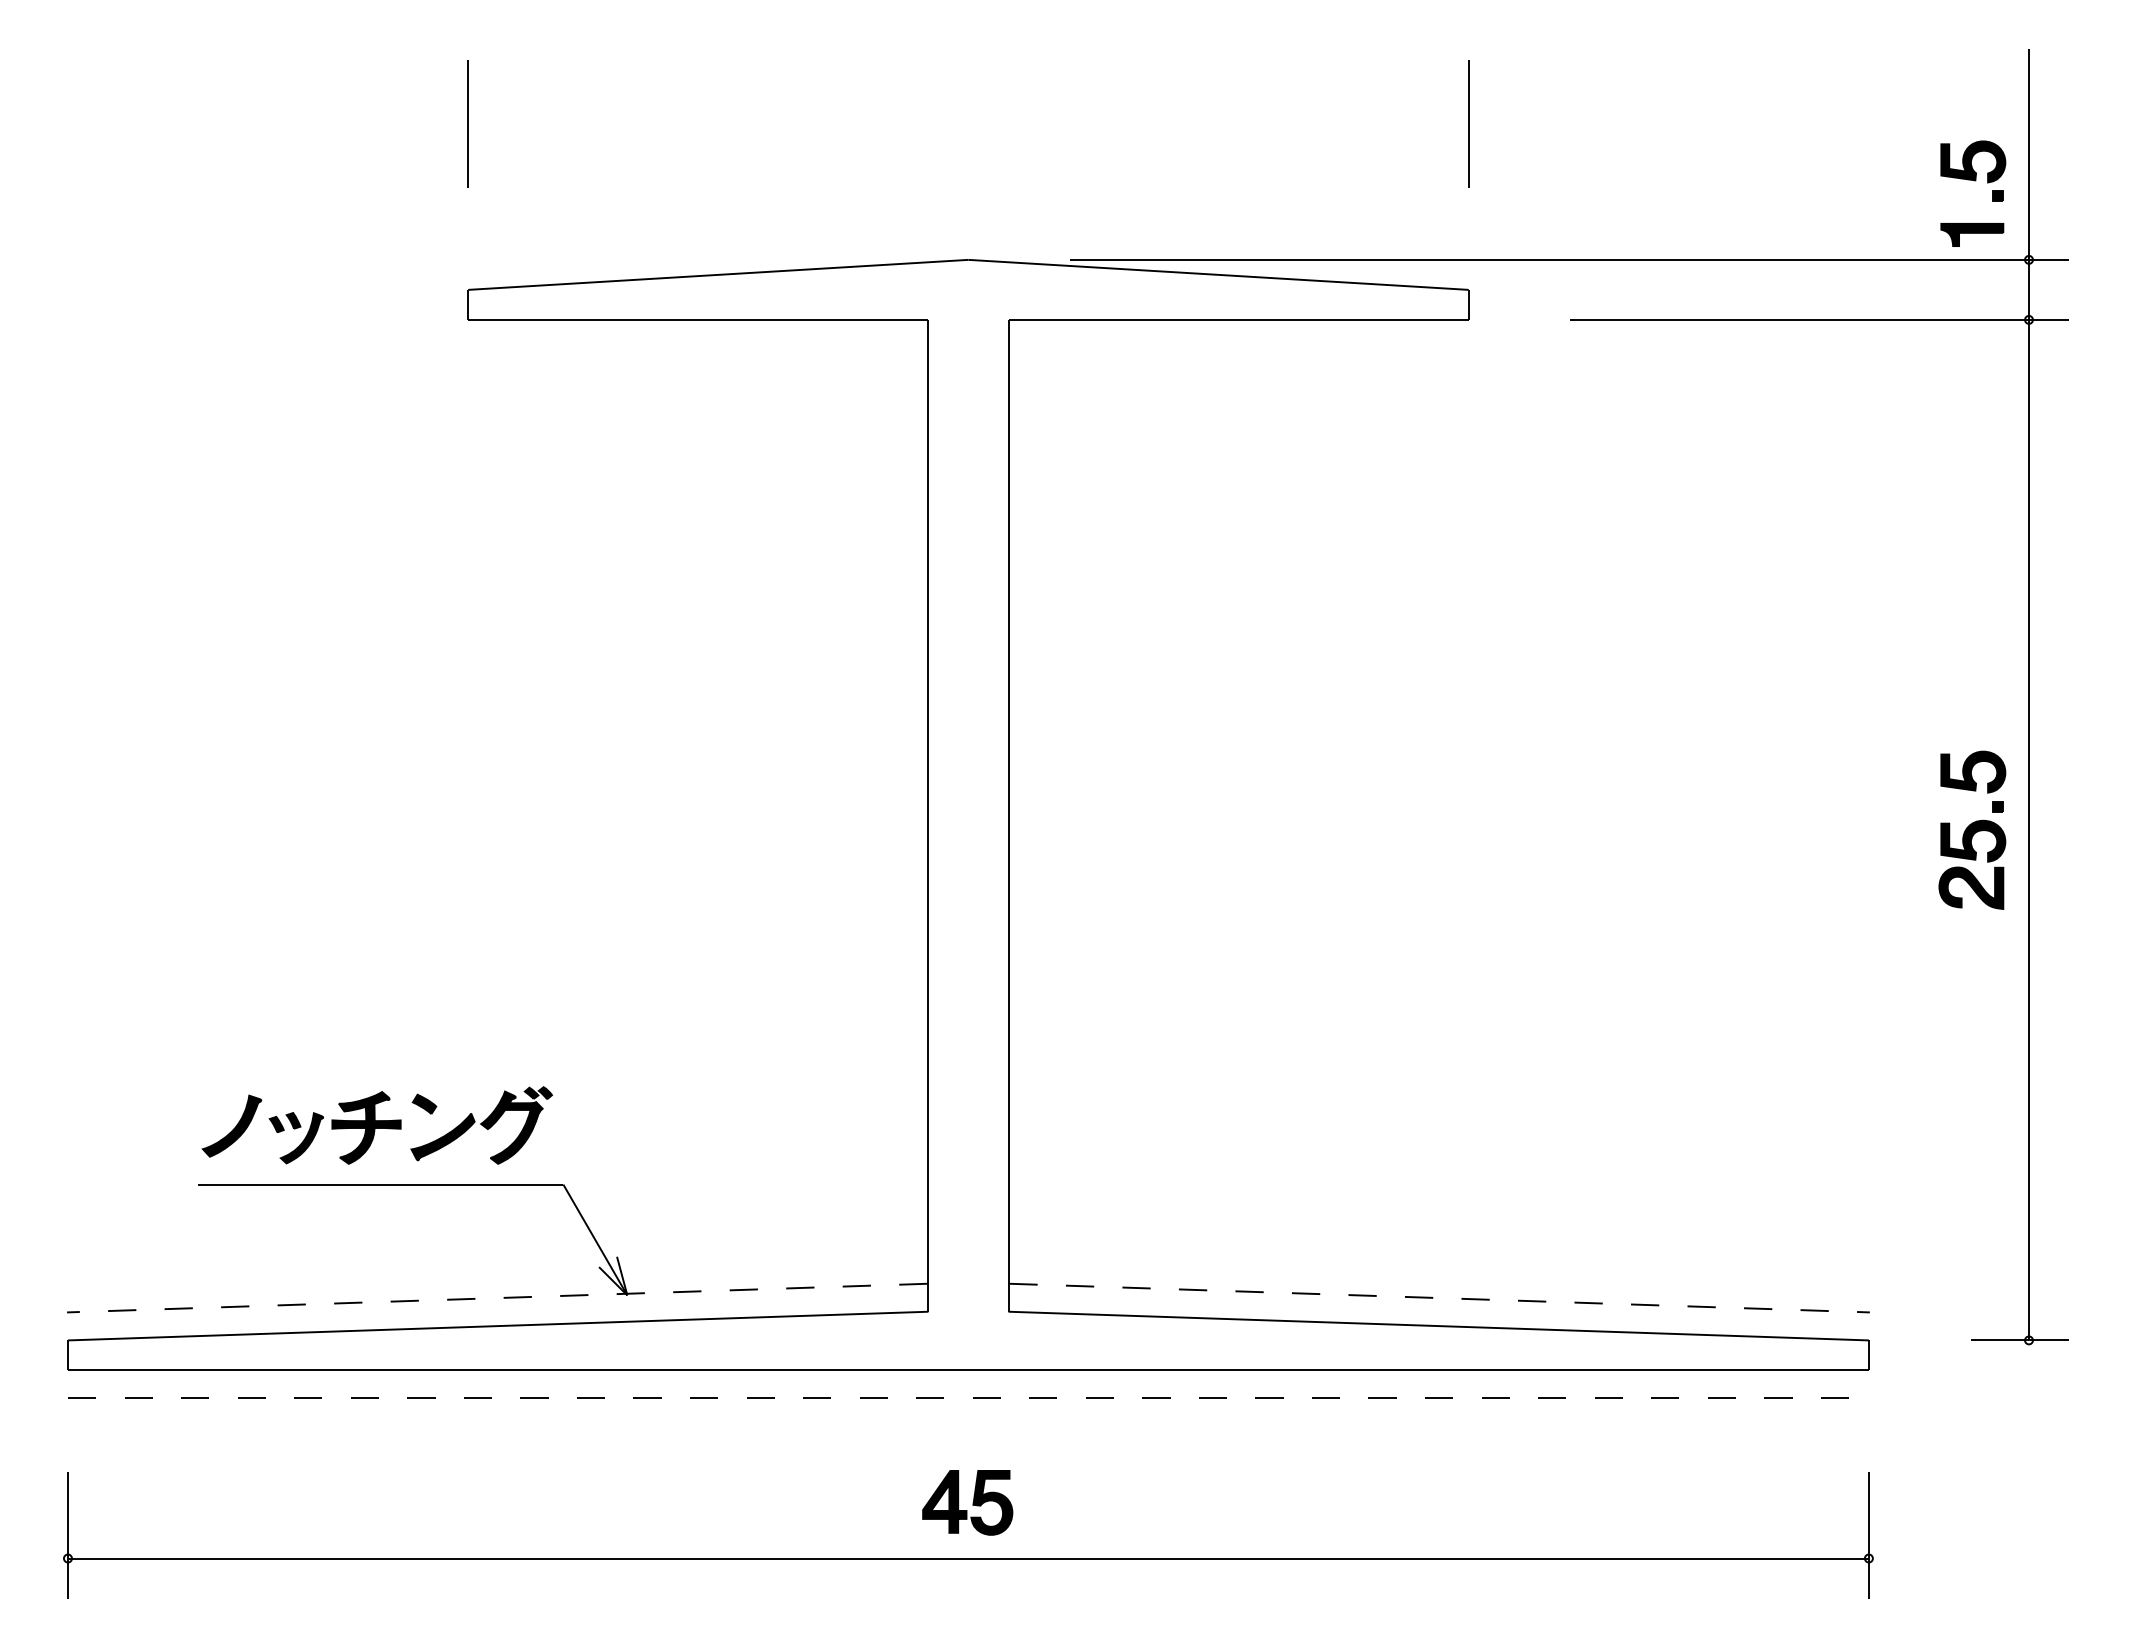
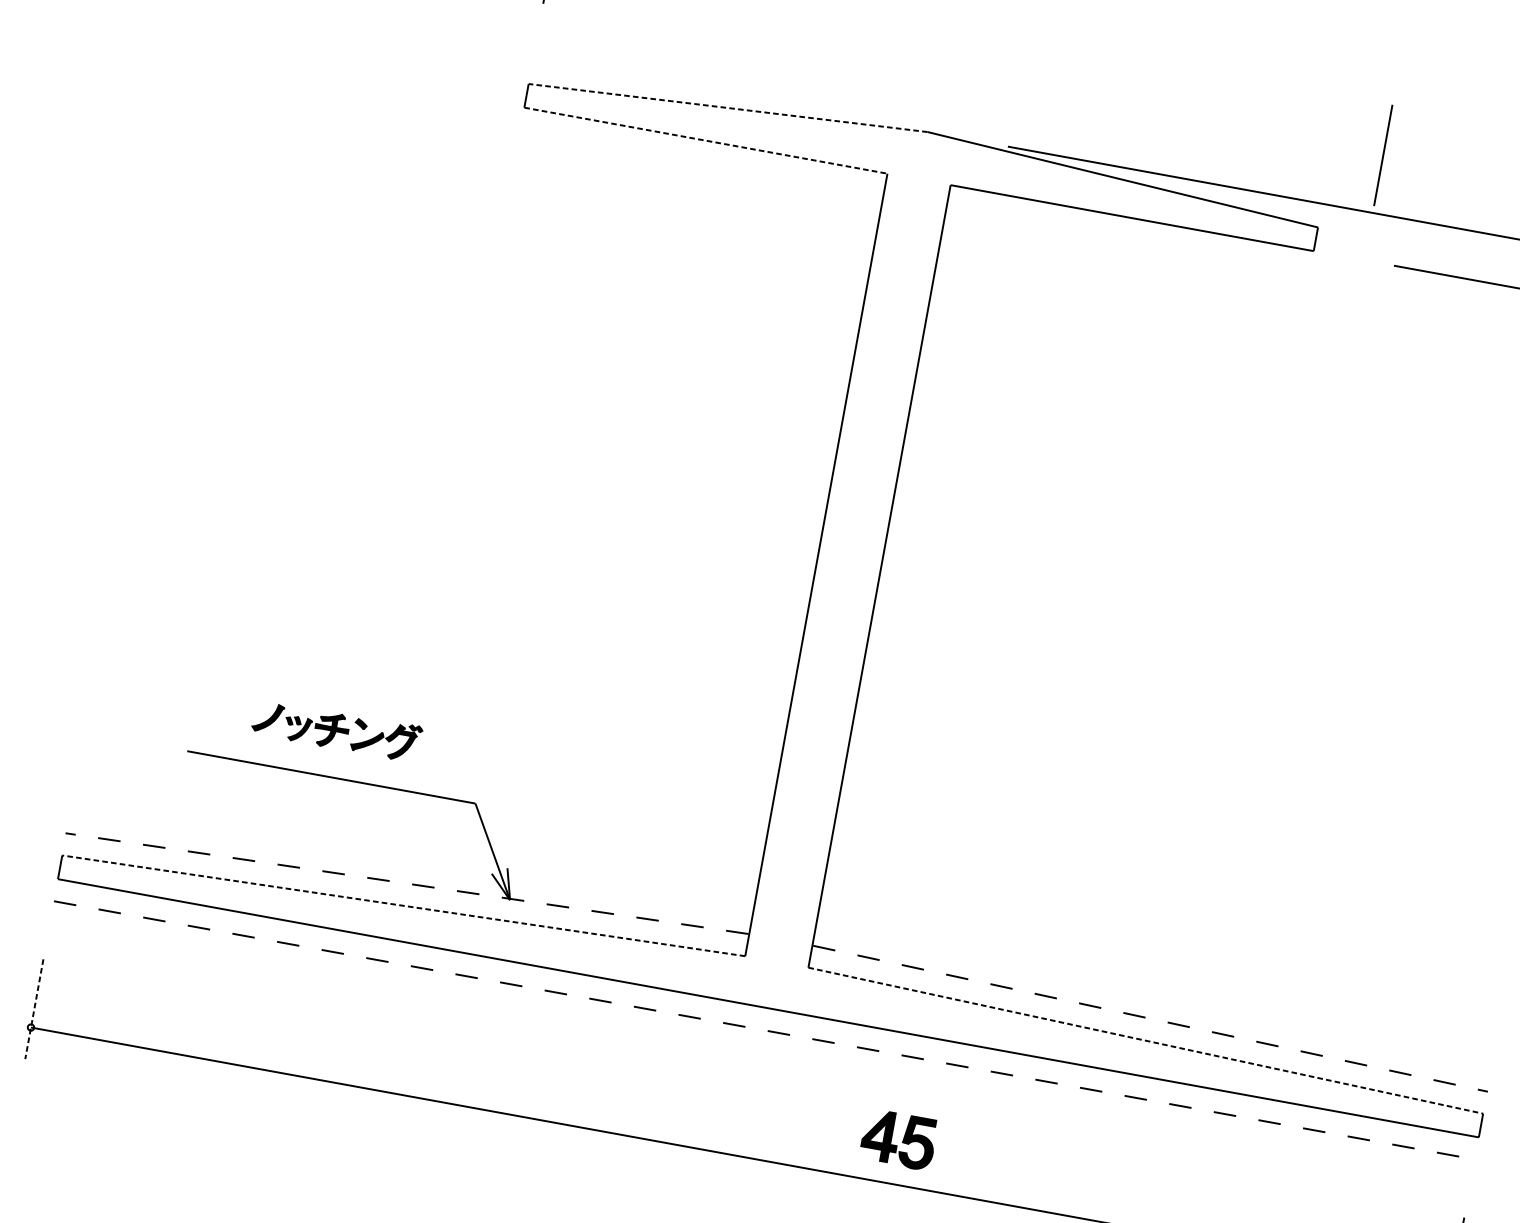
line: (1468, 123) -> (1383, 155), moved
line: (718, 274) -> (728, 107), solid -> dashed
line: (698, 319) -> (706, 140), solid -> dashed
part: (376, 1125) -> (336, 730), size x0.6
line: (497, 1326) -> (403, 906), solid -> dashed
line: (1439, 1326) -> (1146, 1041), solid -> dashed
part: (967, 1502) -> (898, 1139), moved
line: (68, 1535) -> (34, 1009), solid -> dashed

